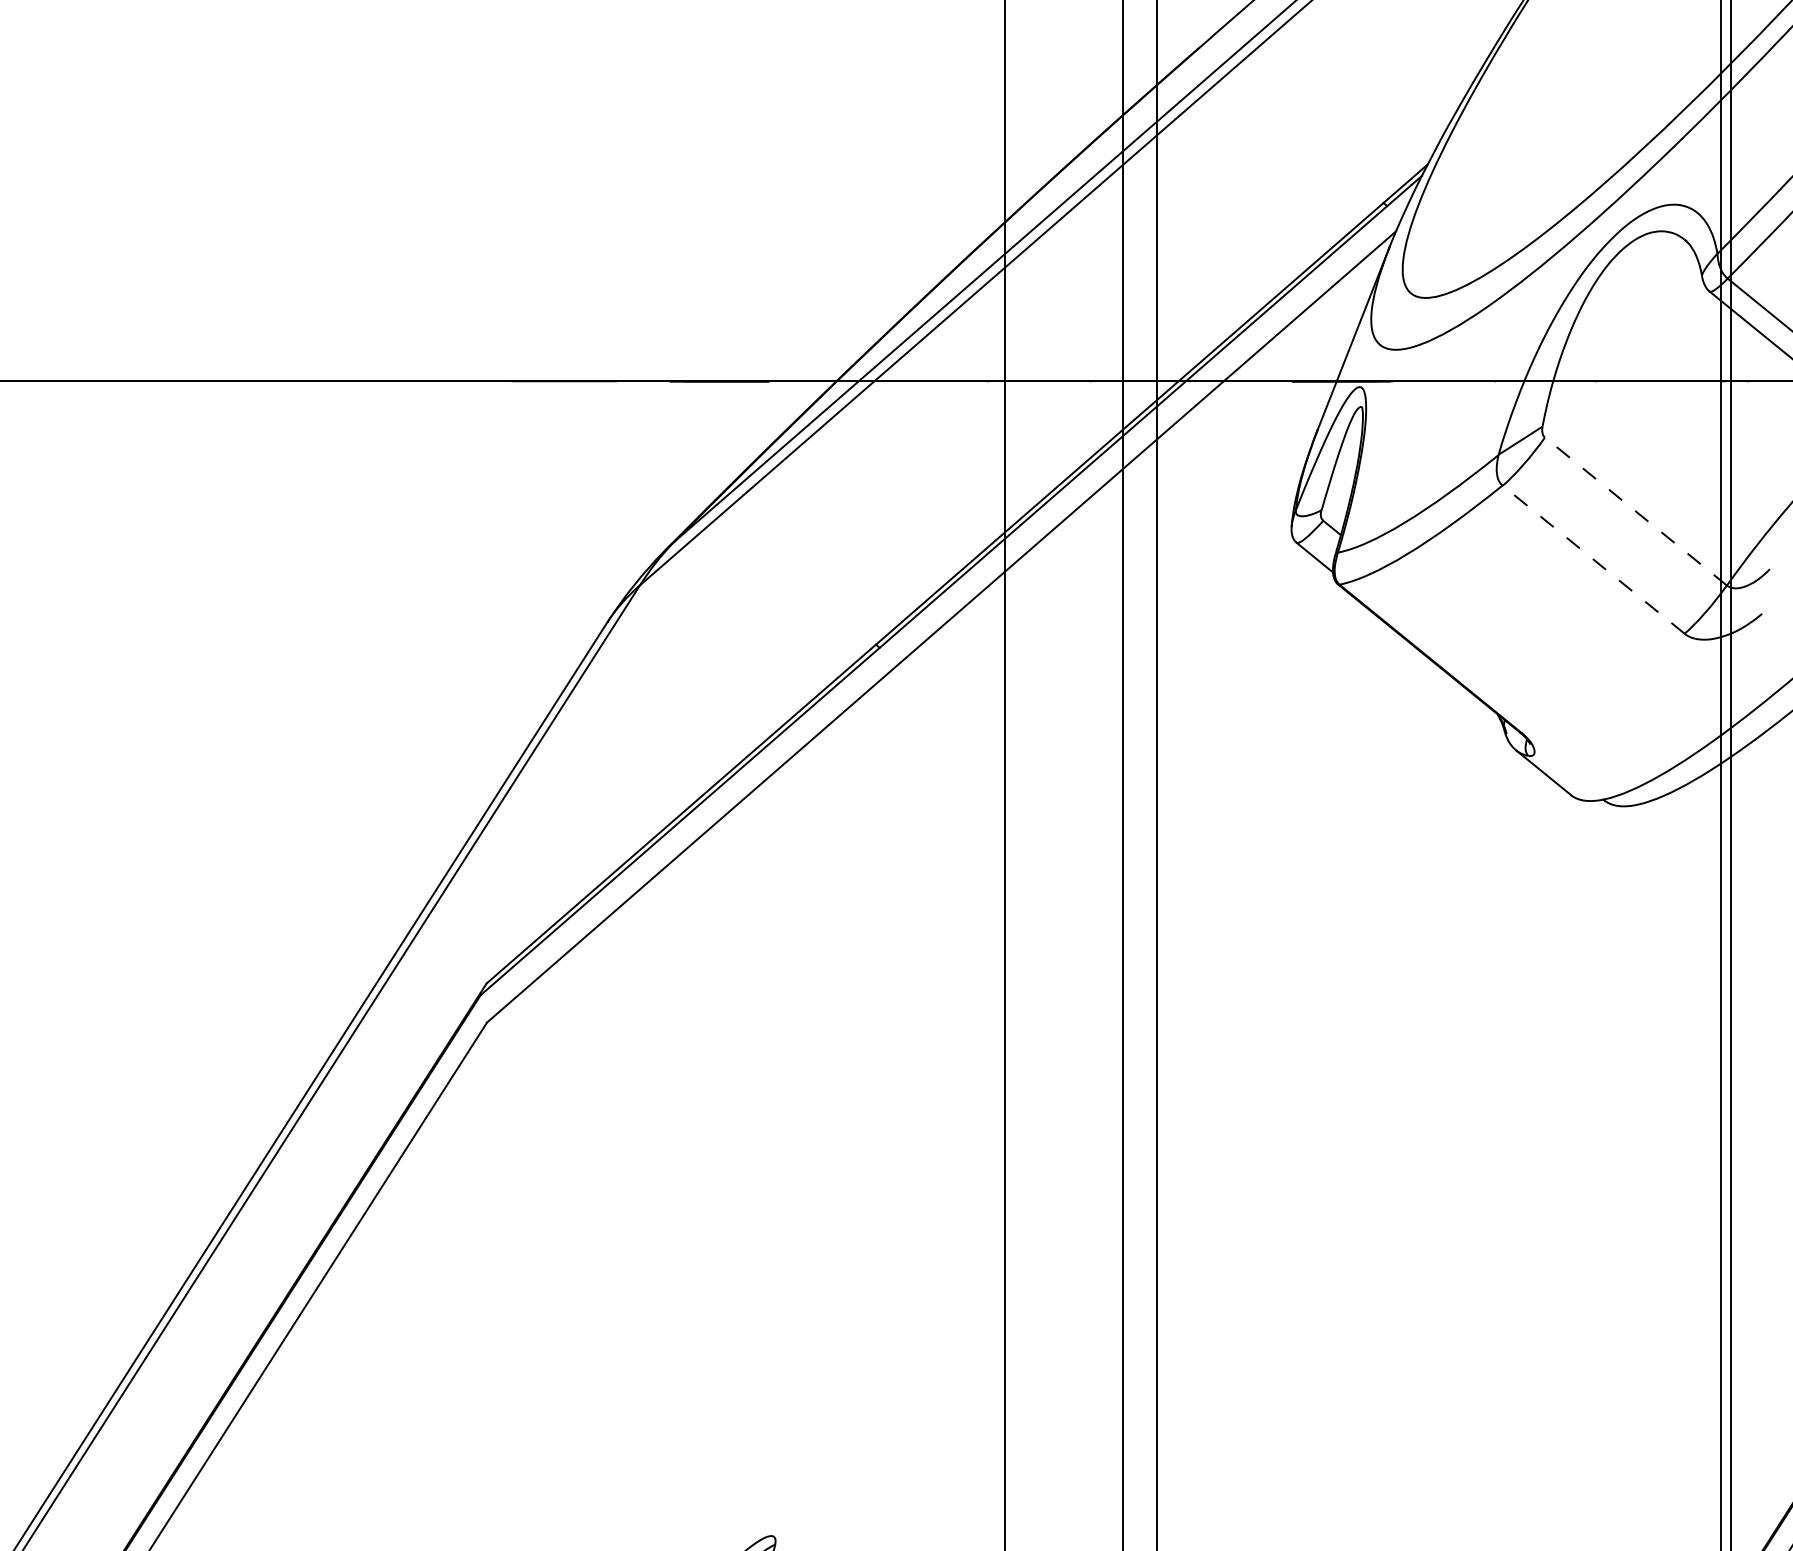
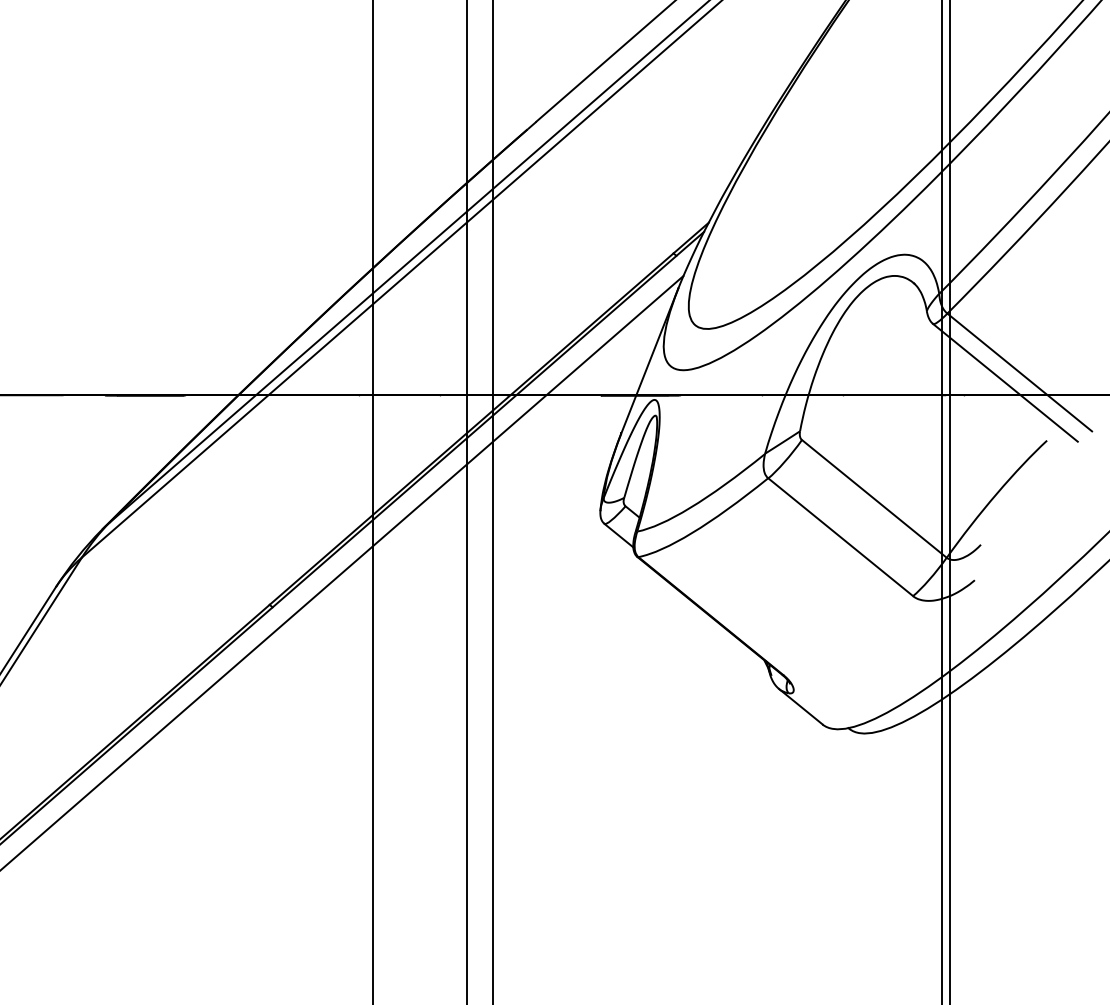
line: (1635, 511) -> (874, 498), dashed -> solid
line: (1593, 559) -> (840, 537), dashed -> solid

